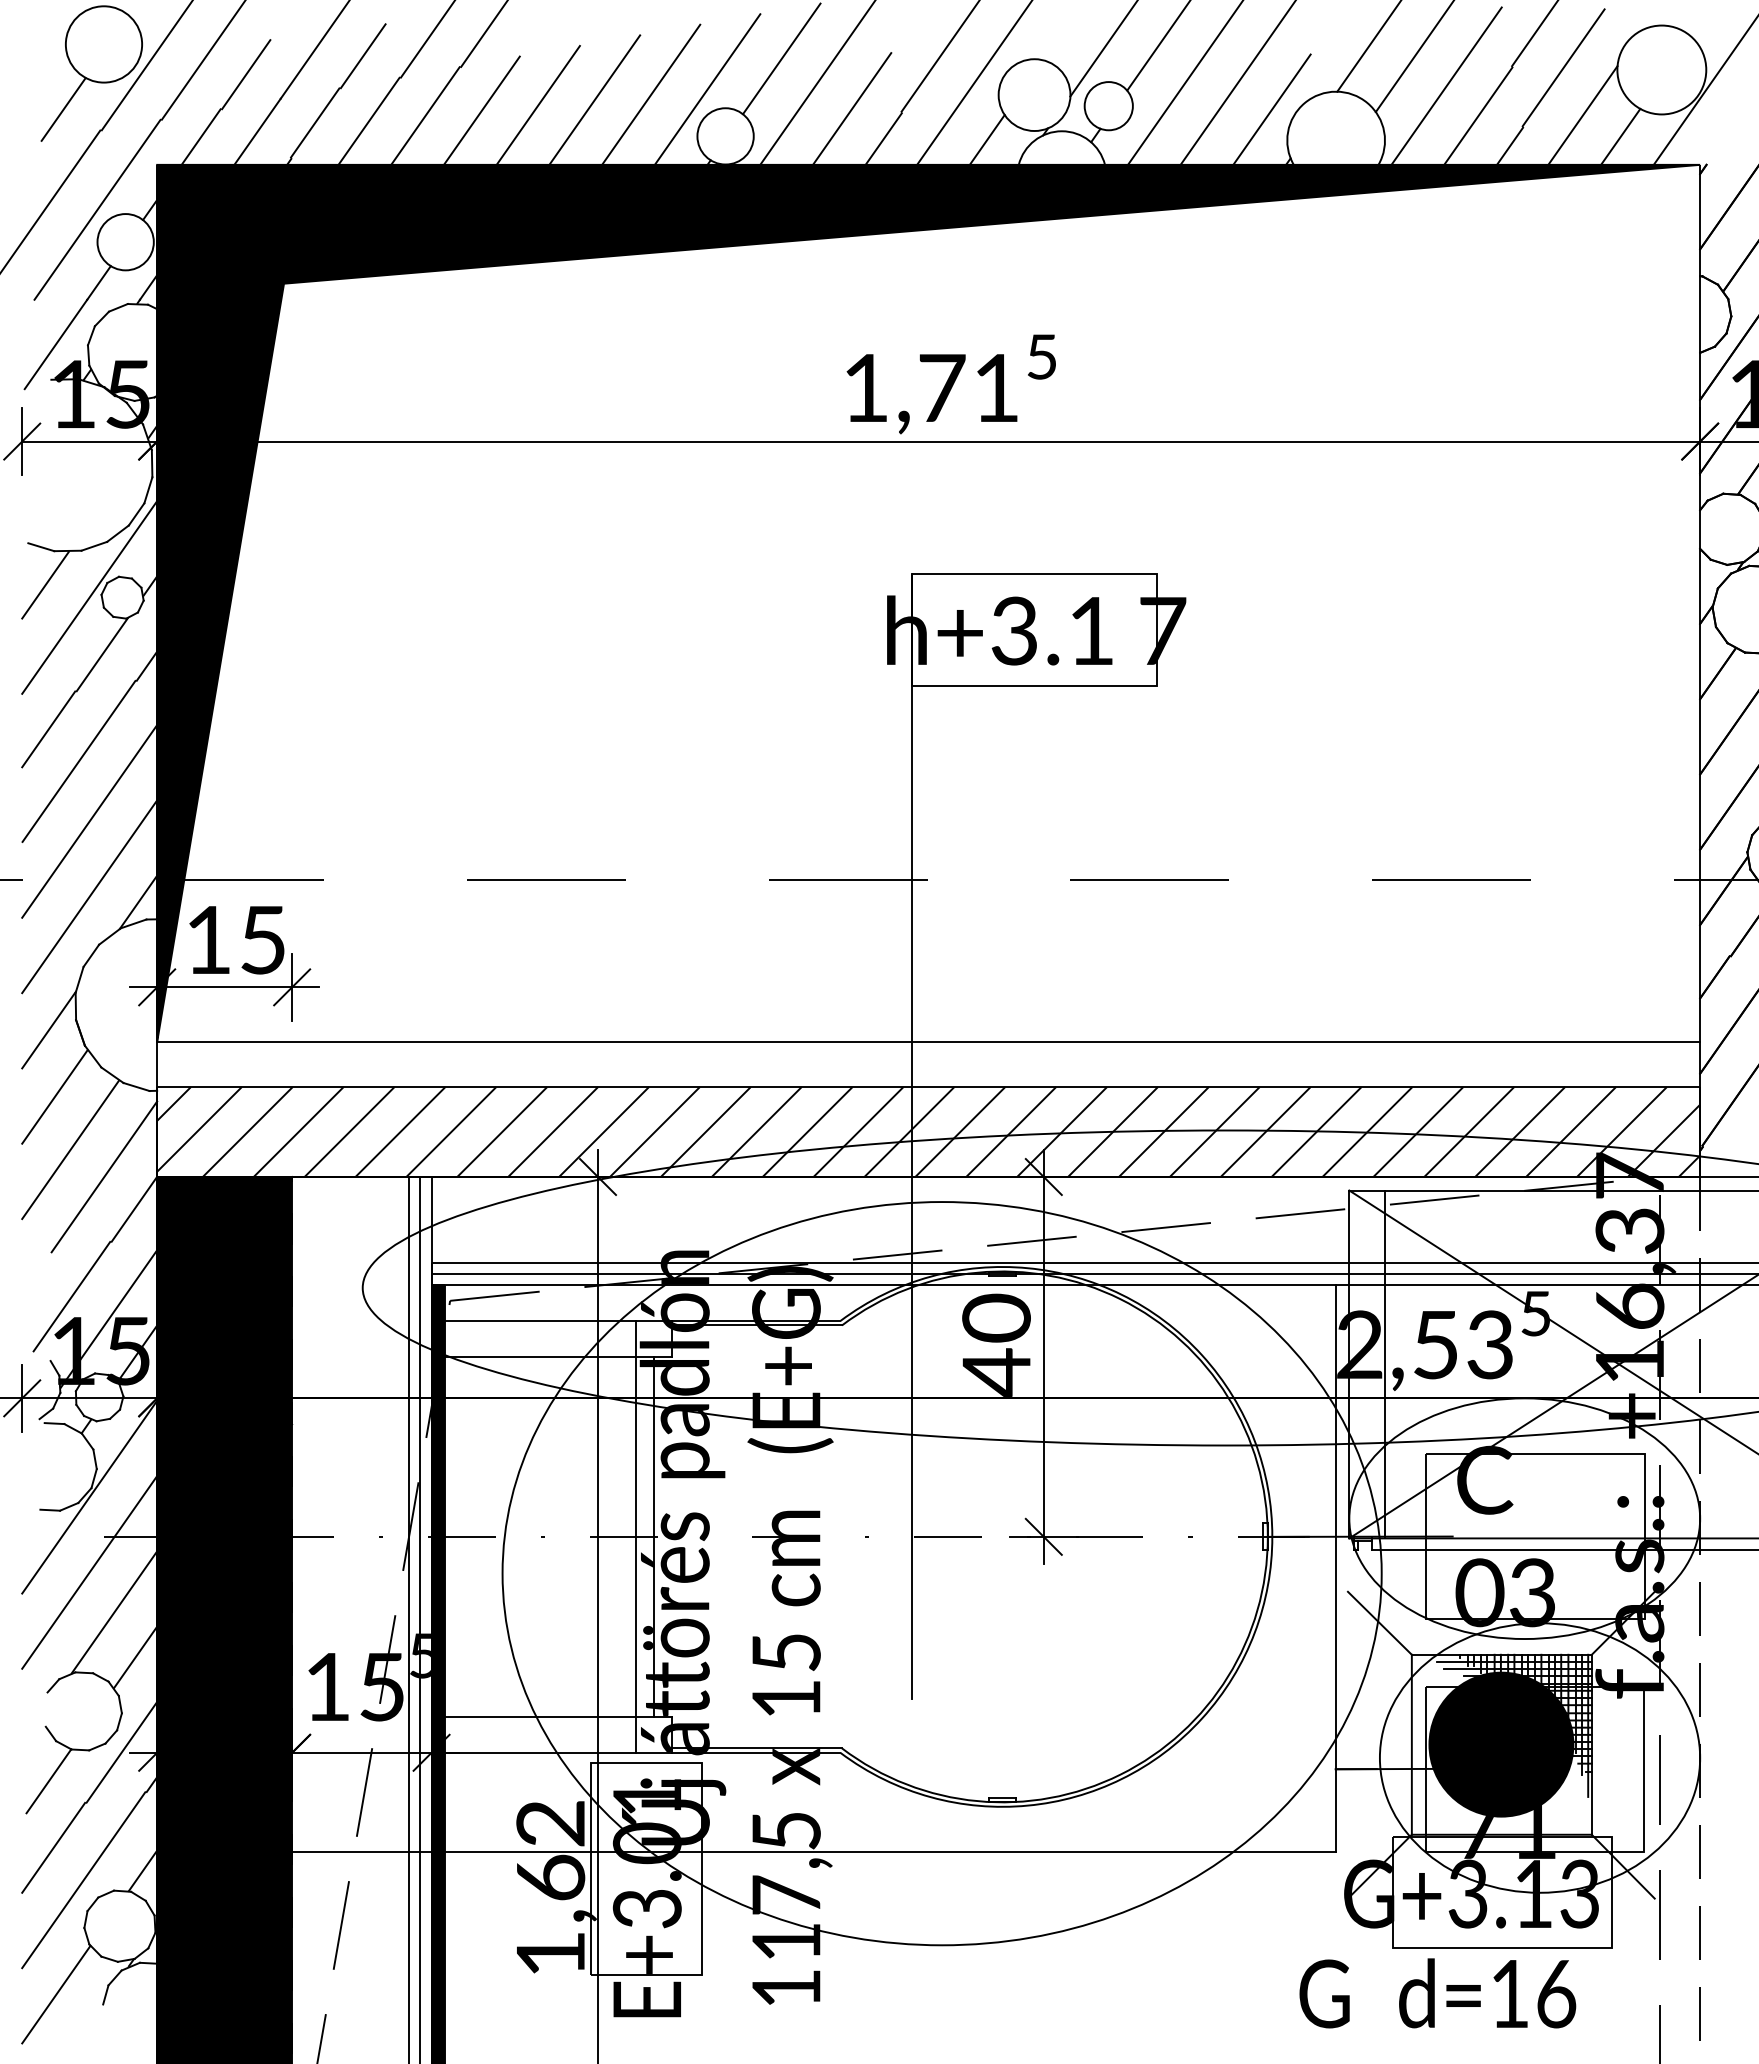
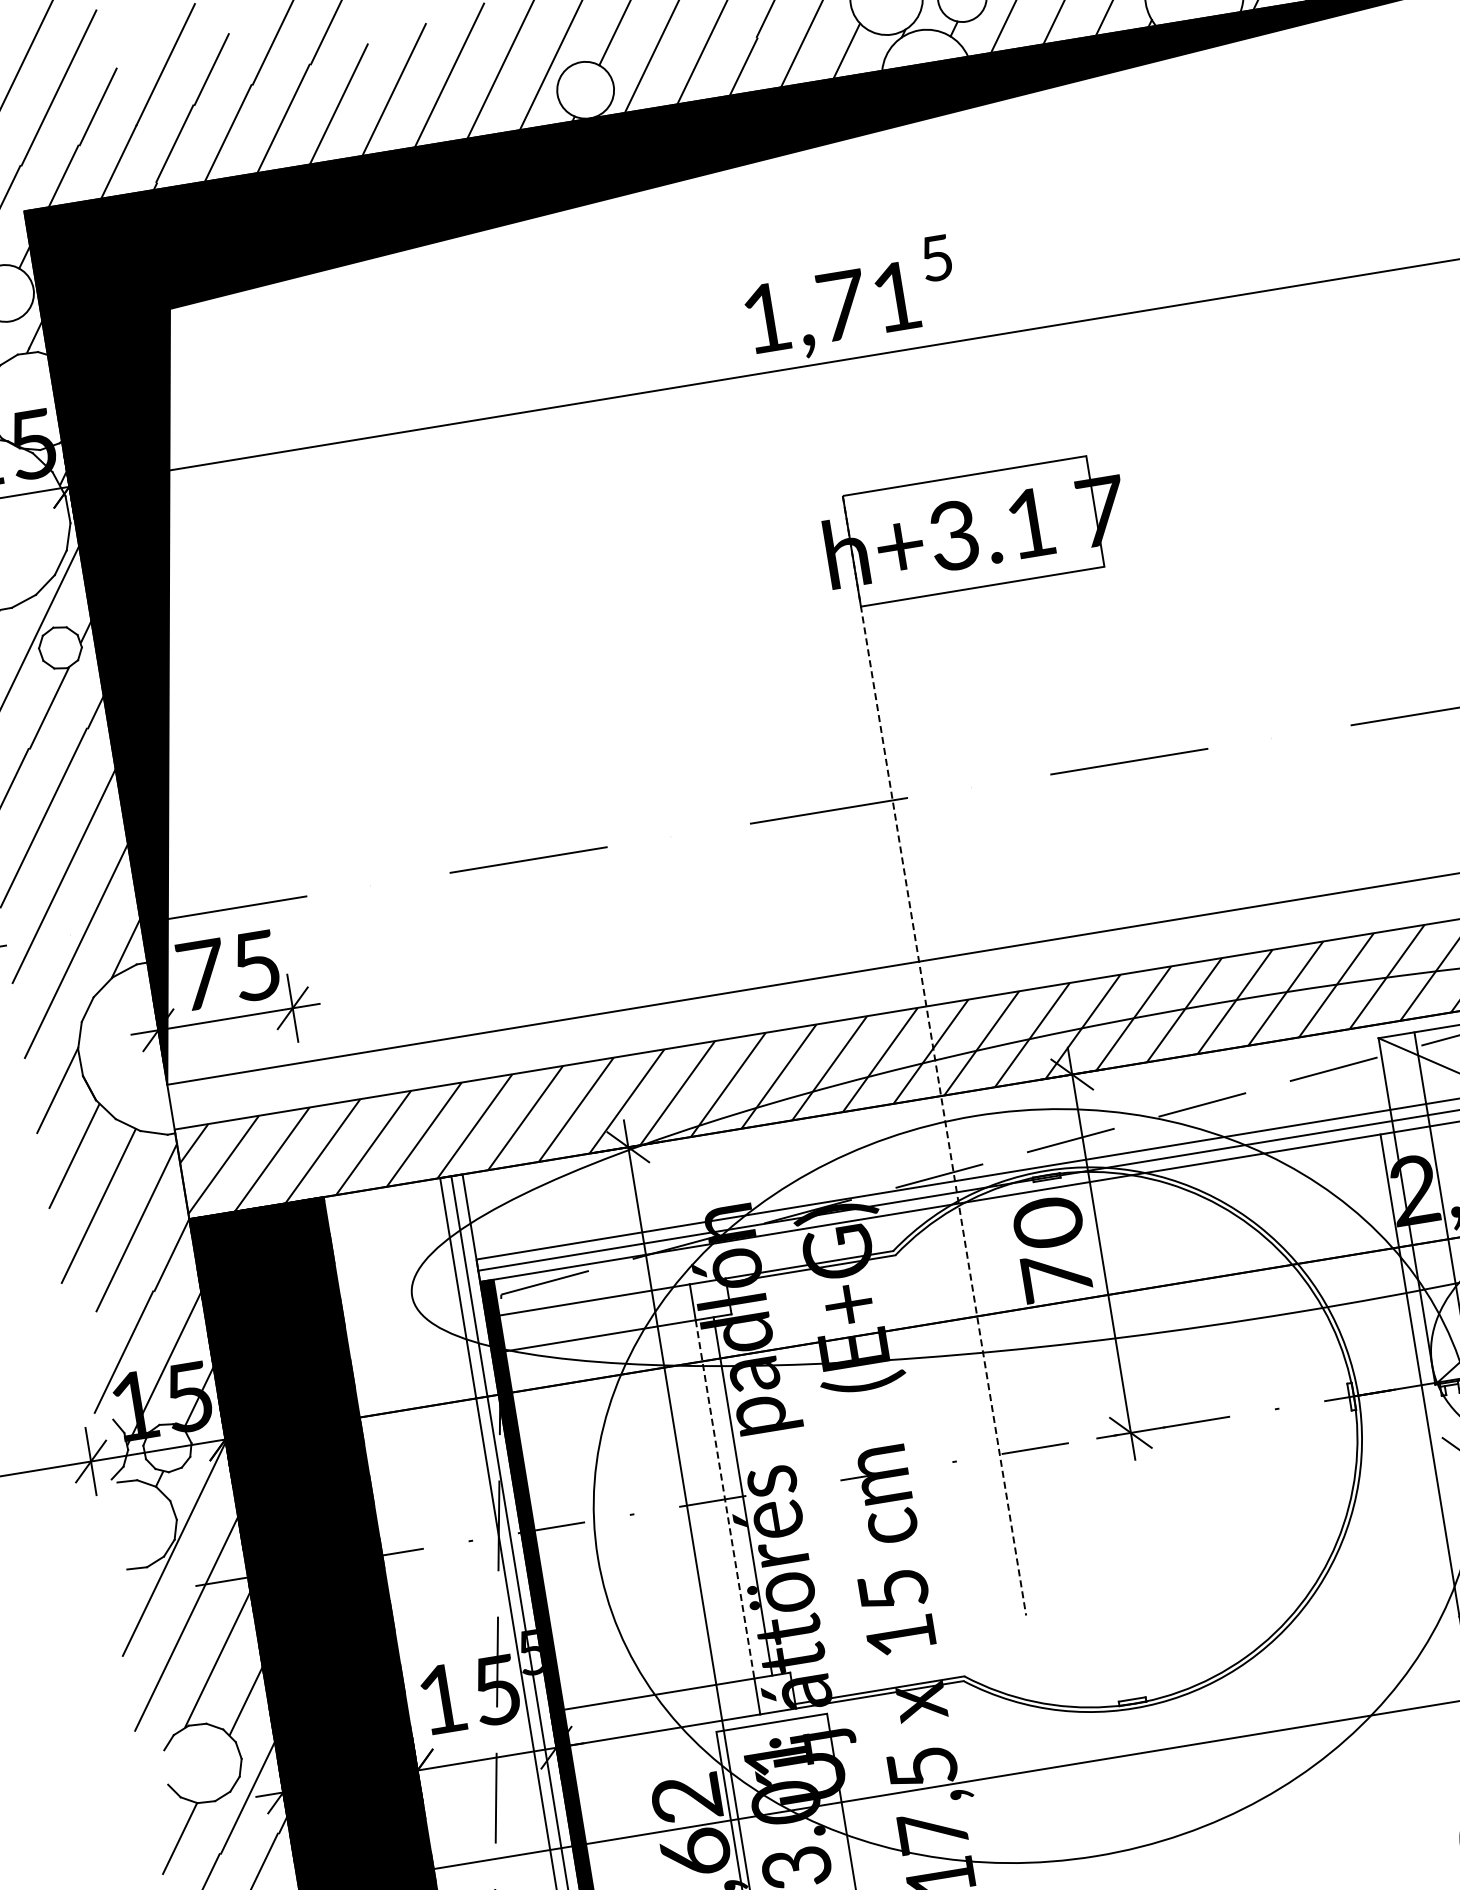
text: (209, 939) -> (202, 974), 15 -> 75
line: (912, 1137) -> (935, 1056), solid -> dashed
text: (996, 1372) -> (1056, 1276), 40 -> 70
line: (636, 1536) -> (725, 1498), solid -> dashed

